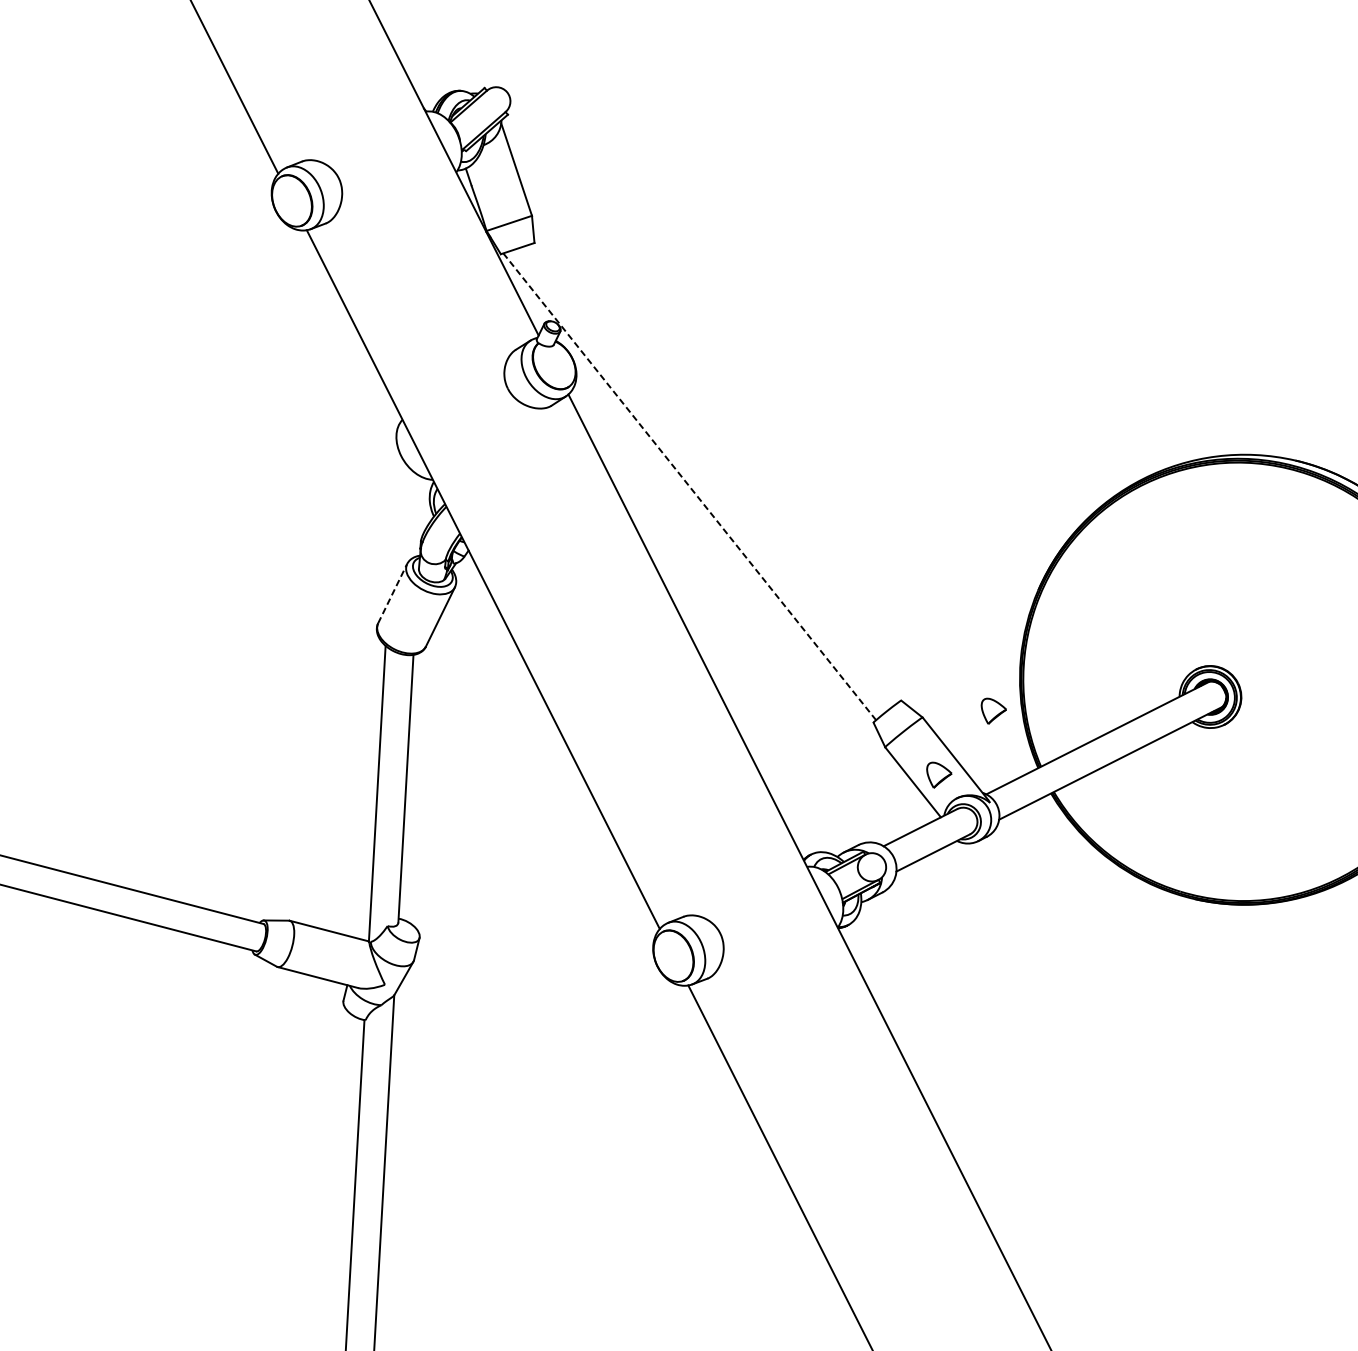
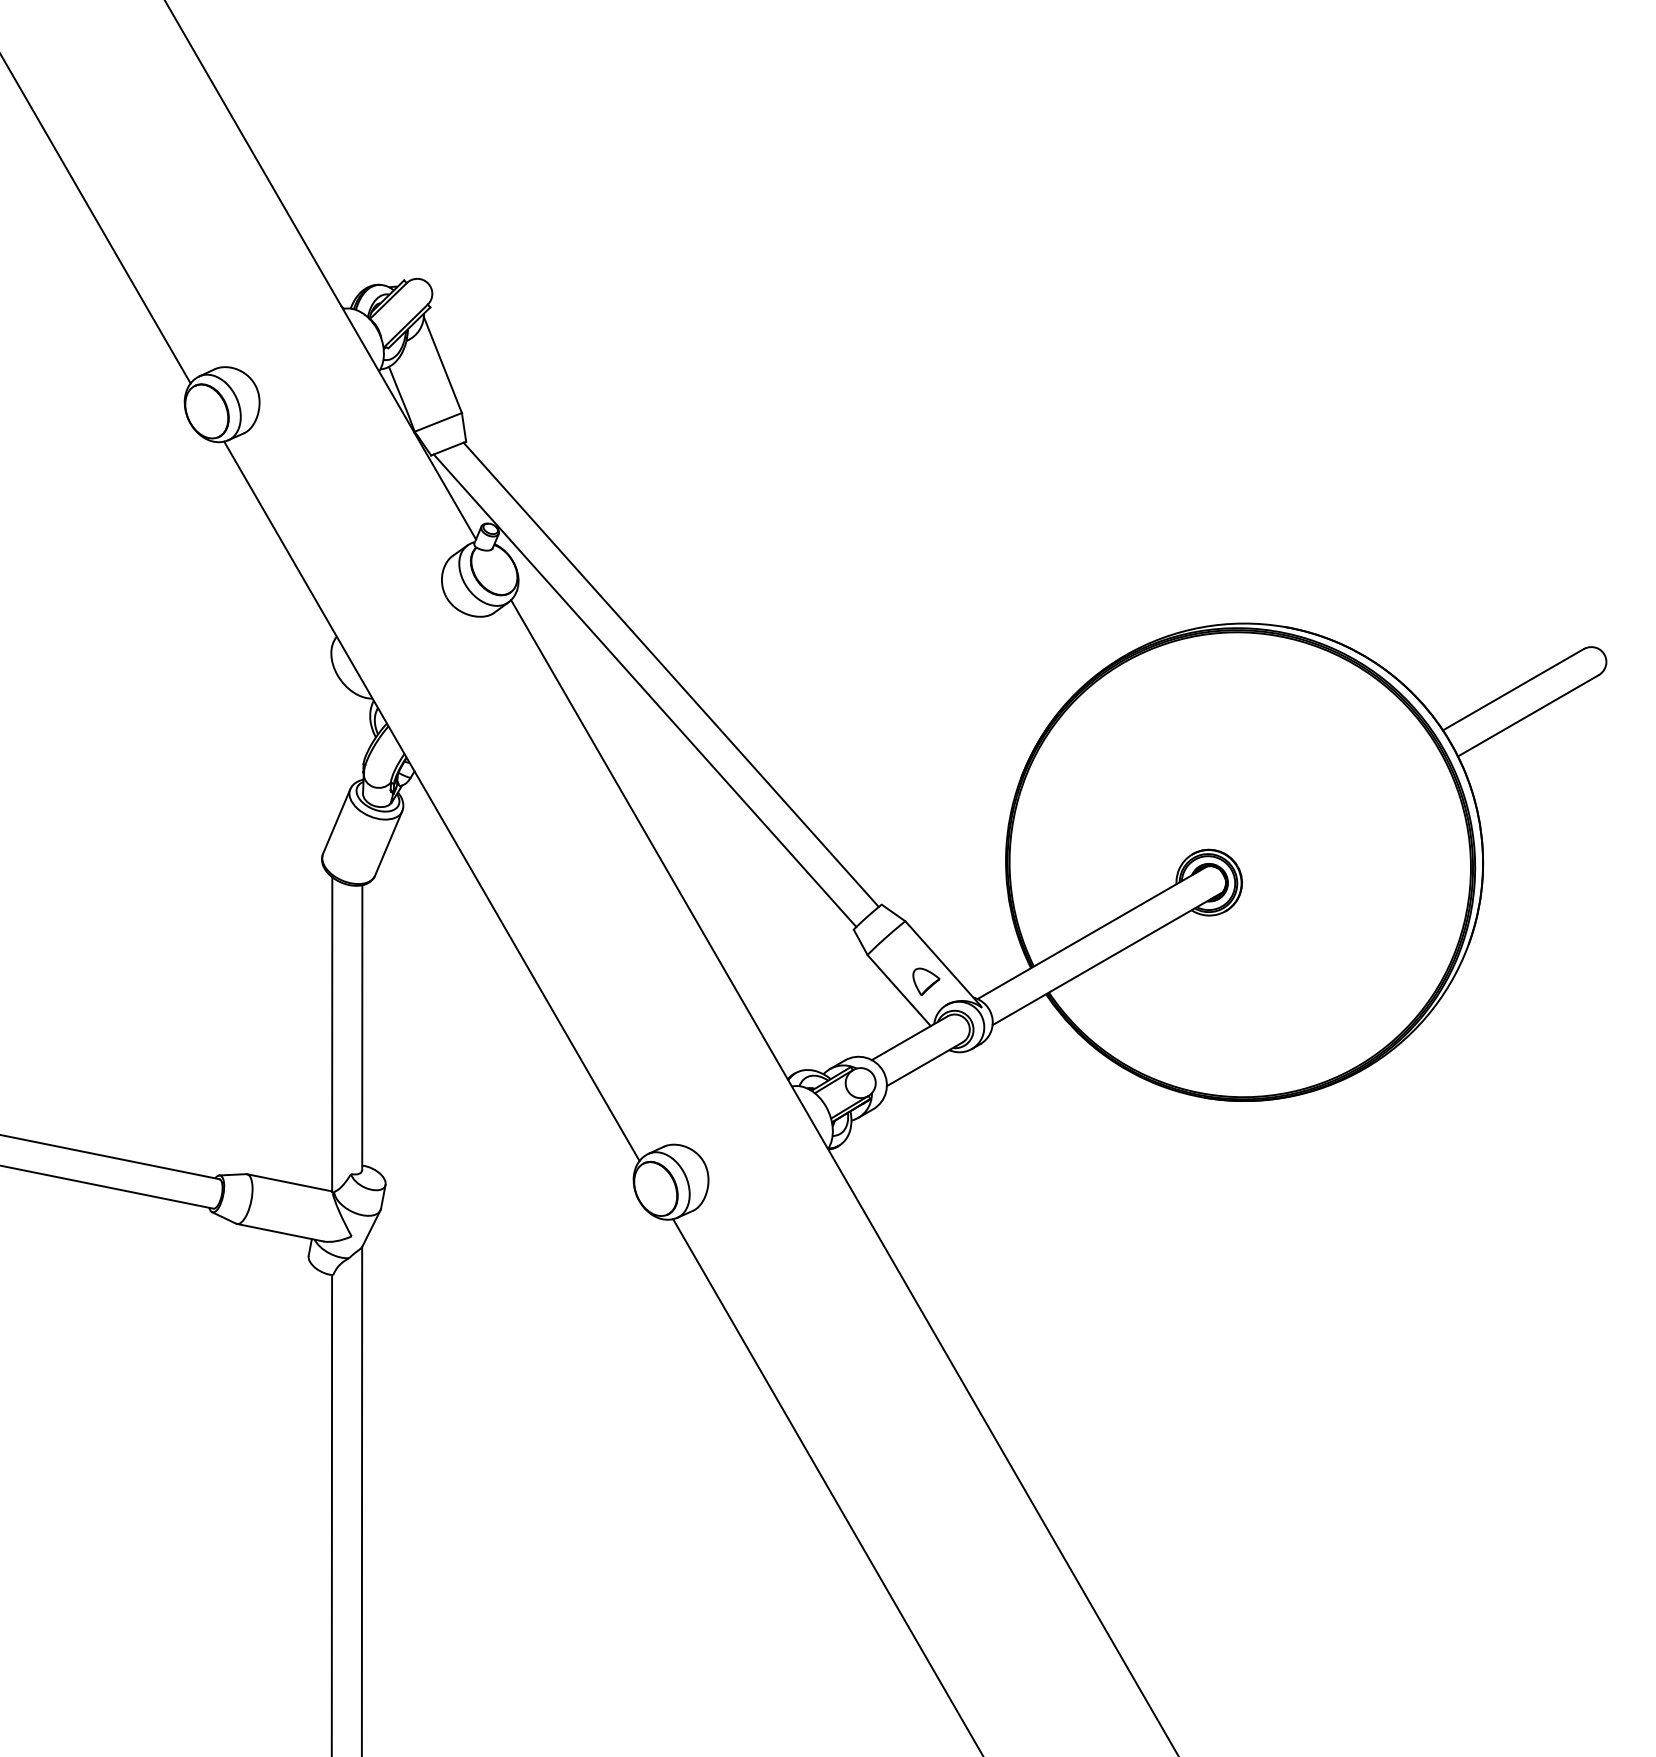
line: (714, 472) -> (670, 674), added
line: (690, 486) -> (645, 690), dashed -> solid
line: (392, 593) -> (336, 821), dashed -> solid
part: (993, 711) -> (980, 910), removed

